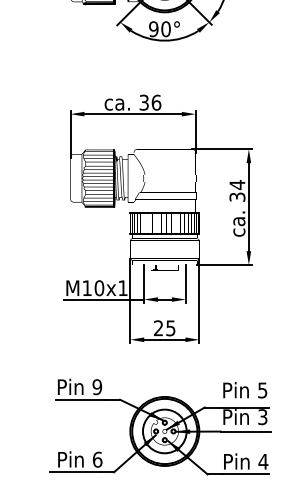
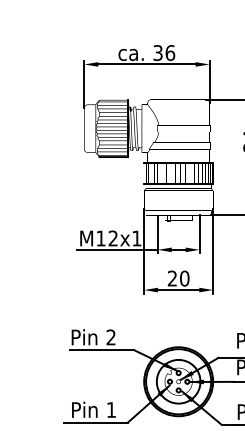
text: (99, 288) -> (113, 238), M10x1 -> M12x1
text: (170, 328) -> (184, 278), 25 -> 20
text: (97, 387) -> (111, 337), 9 -> 2
text: (97, 459) -> (111, 409), 6 -> 1

